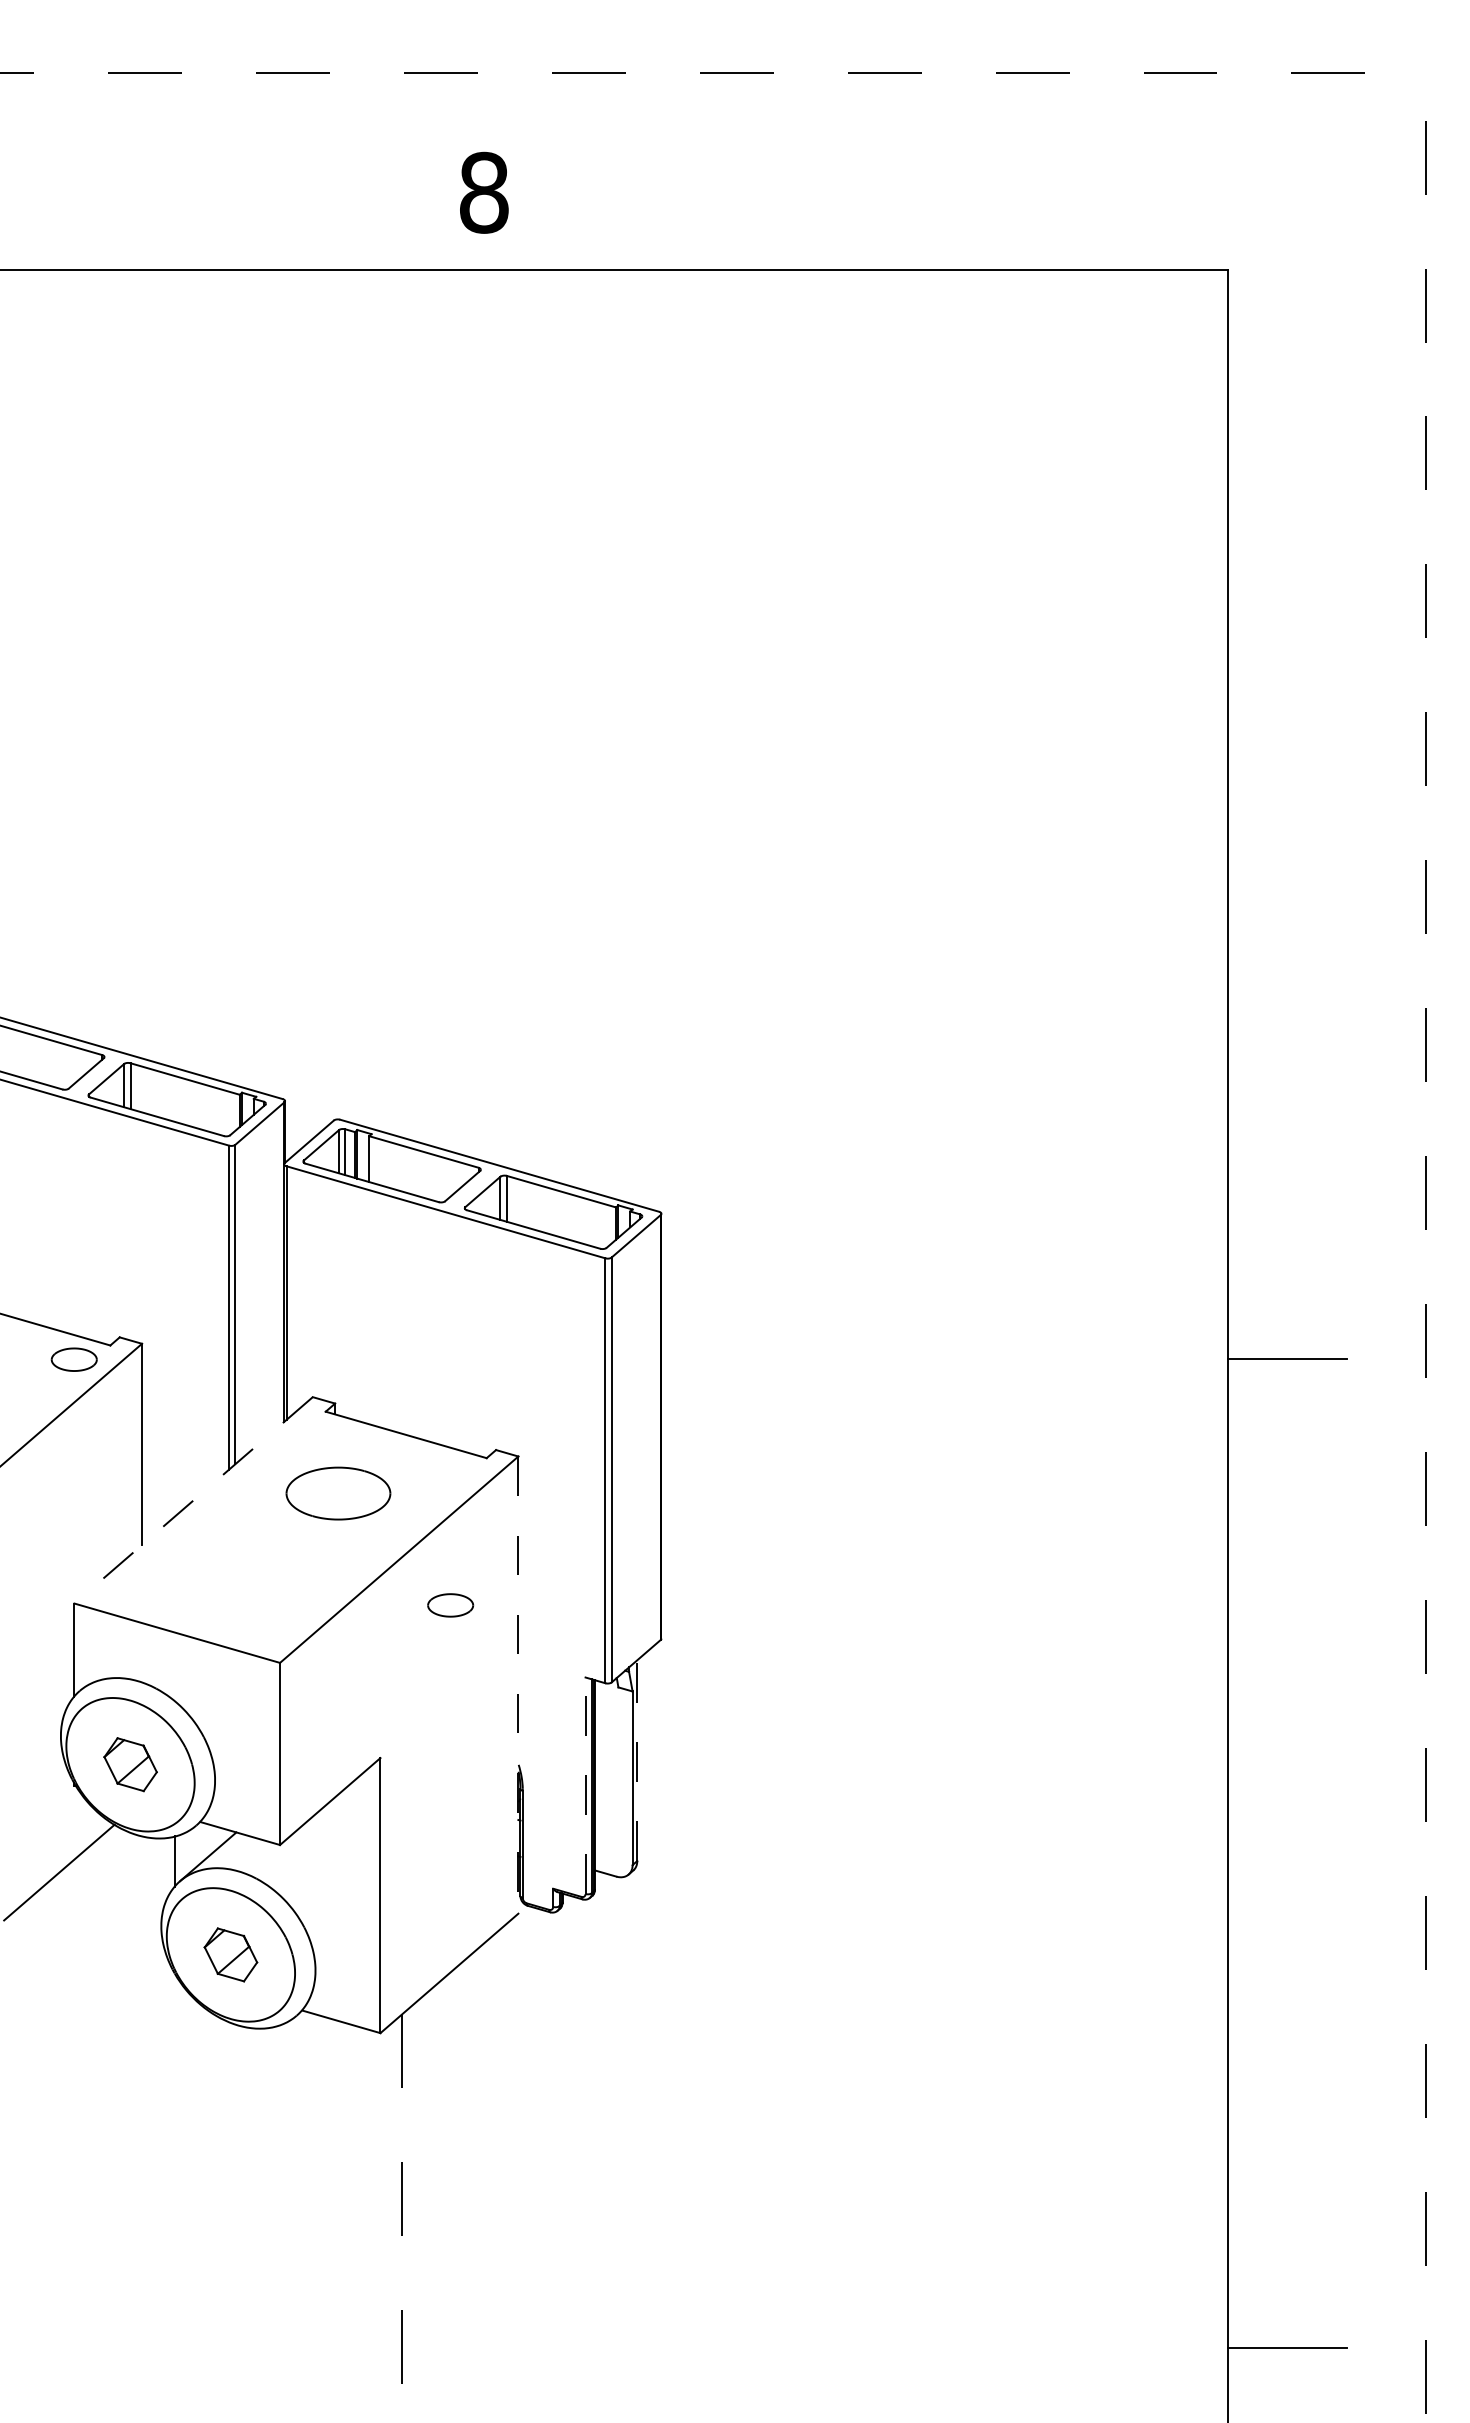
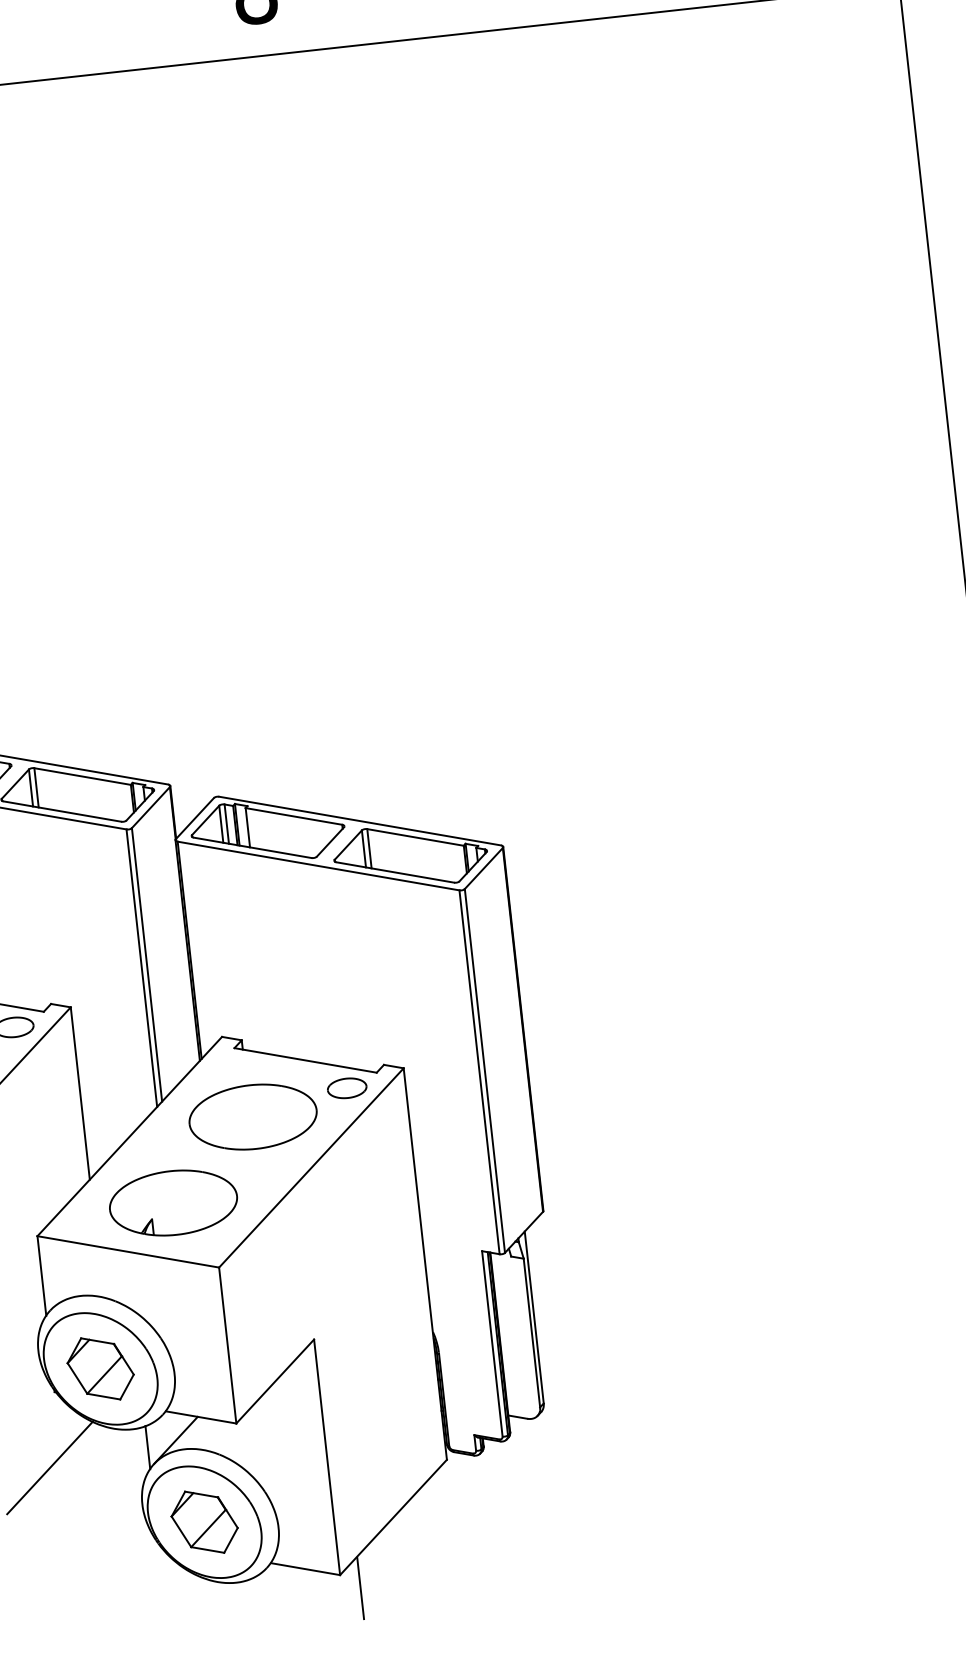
part: (338, 1493) -> (253, 1116), size x1.43
line: (193, 1500) -> (129, 1136), dashed -> solid
part: (235, 1582) -> (173, 1202), added
part: (450, 1605) -> (347, 1088), moved
line: (518, 1685) -> (425, 1264), dashed -> solid
line: (637, 1760) -> (534, 1317), dashed -> solid
part: (130, 1764) -> (100, 1368), size x1.43
line: (585, 1785) -> (492, 1343), dashed -> solid
part: (230, 1954) -> (204, 1521), size x1.43

